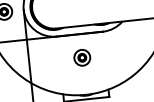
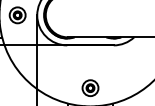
part: (82, 57) -> (90, 87), moved

